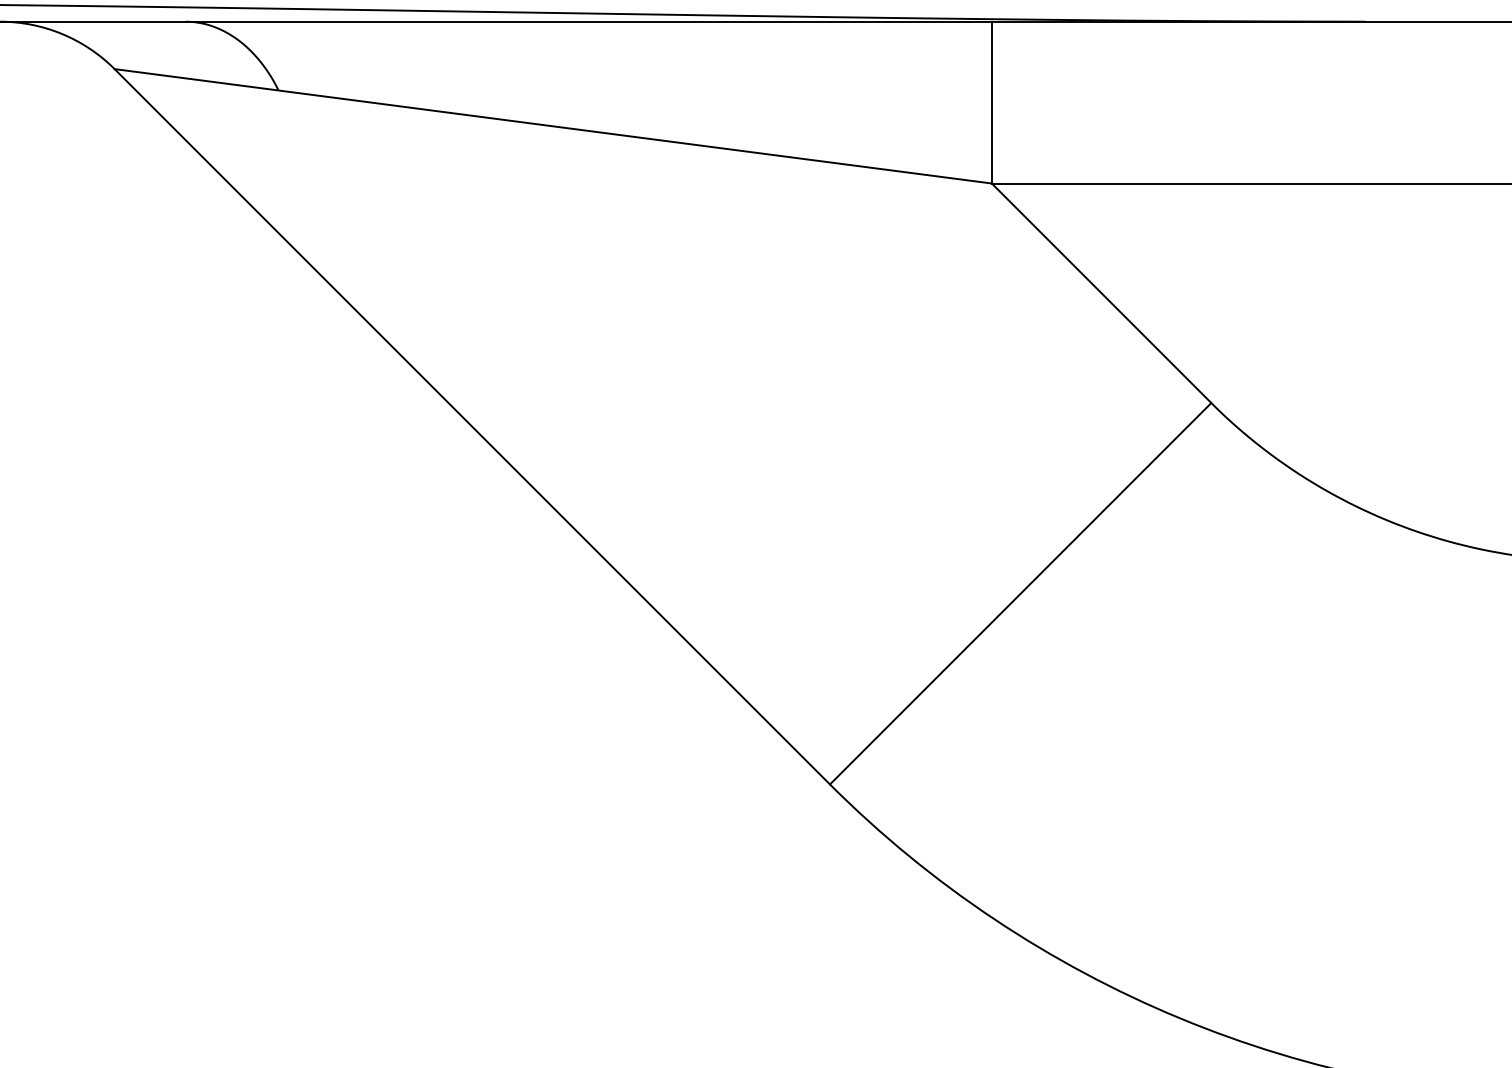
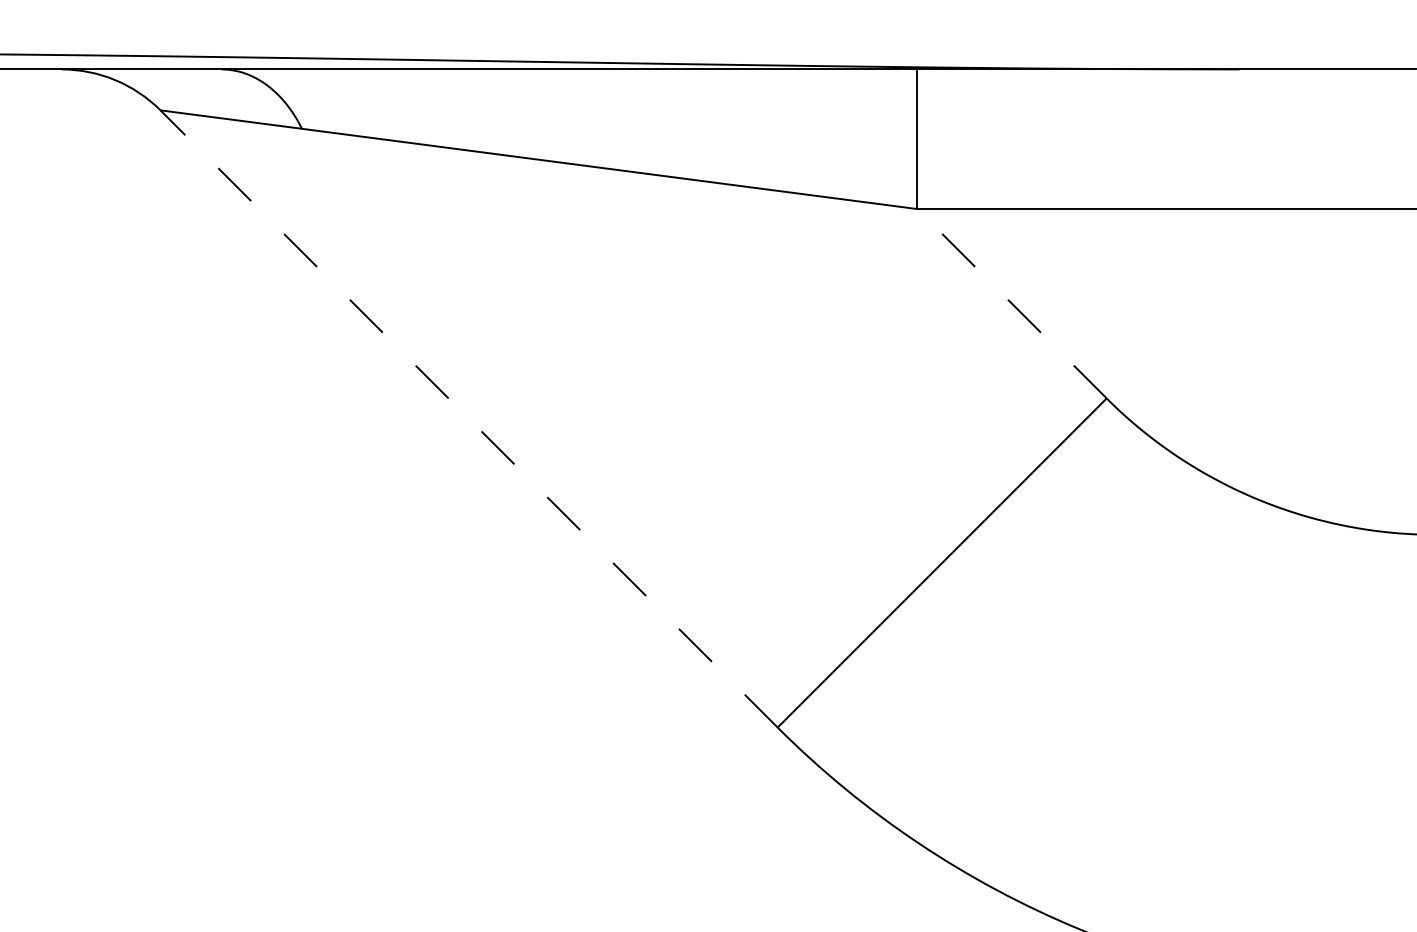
line: (1102, 292) -> (1012, 303), solid -> dashed
line: (471, 426) -> (468, 418), solid -> dashed

